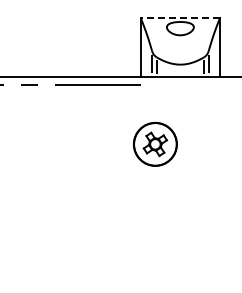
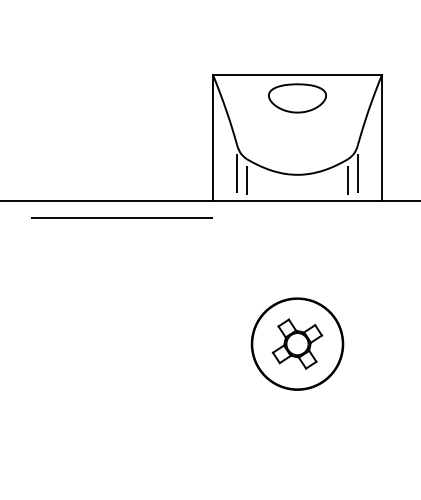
line: (180, 17) -> (297, 74), dashed -> solid
part: (155, 143) -> (297, 342), moved

